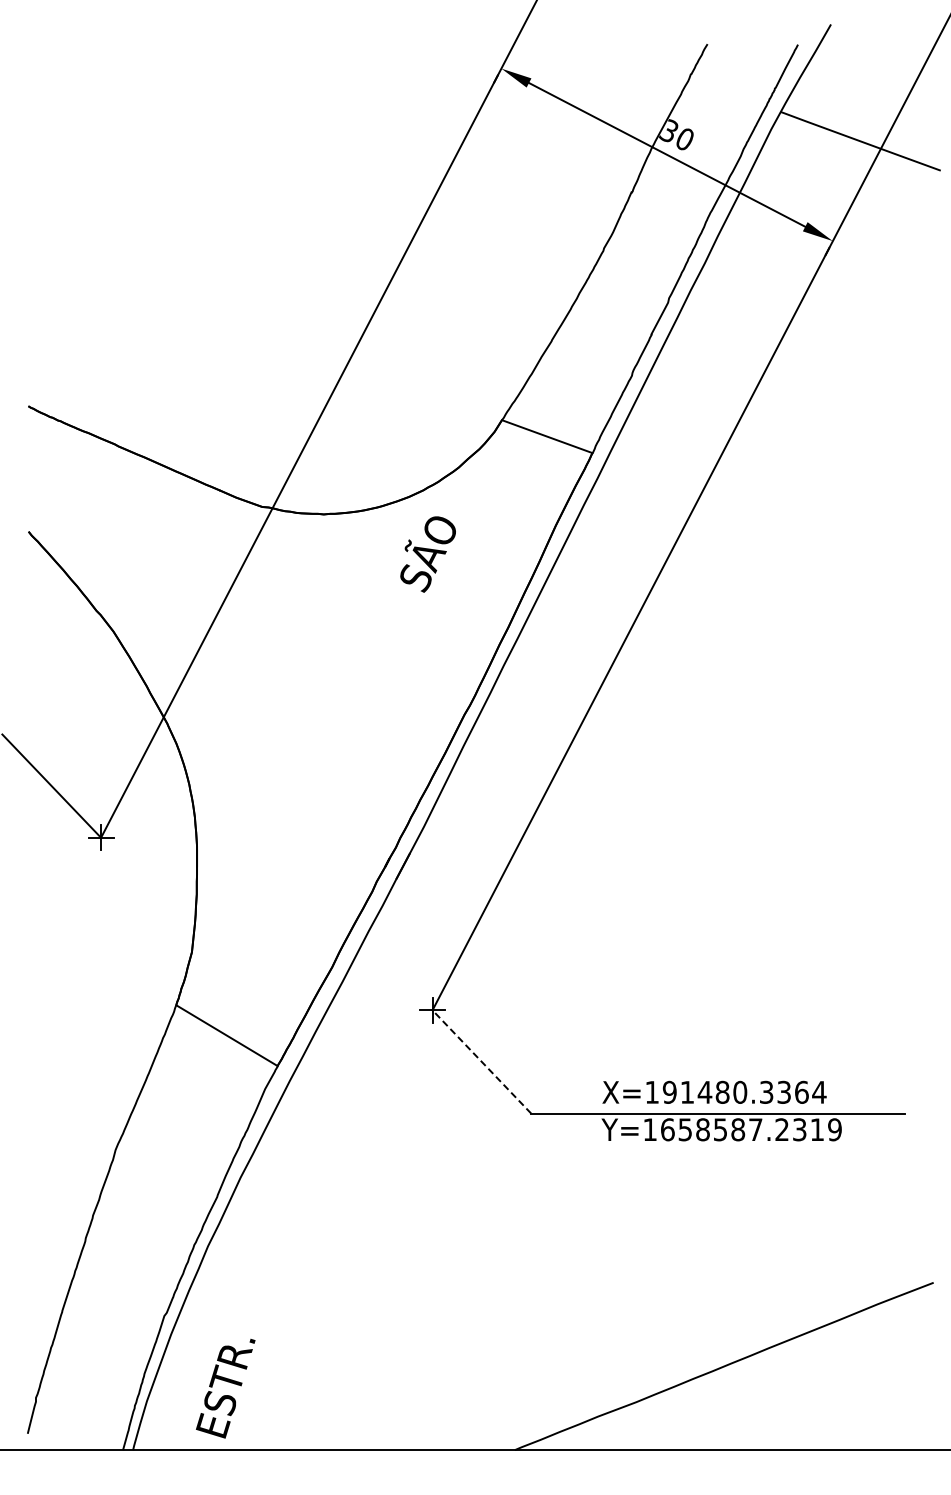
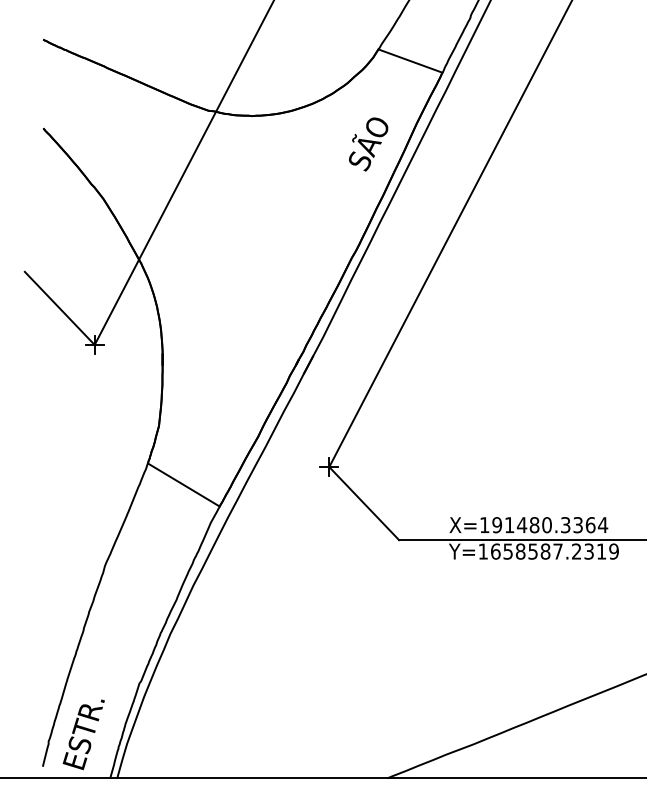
text: (427, 554) -> (368, 144), moved
line: (481, 1061) -> (363, 503), dashed -> solid
text: (225, 1388) -> (83, 734), moved

